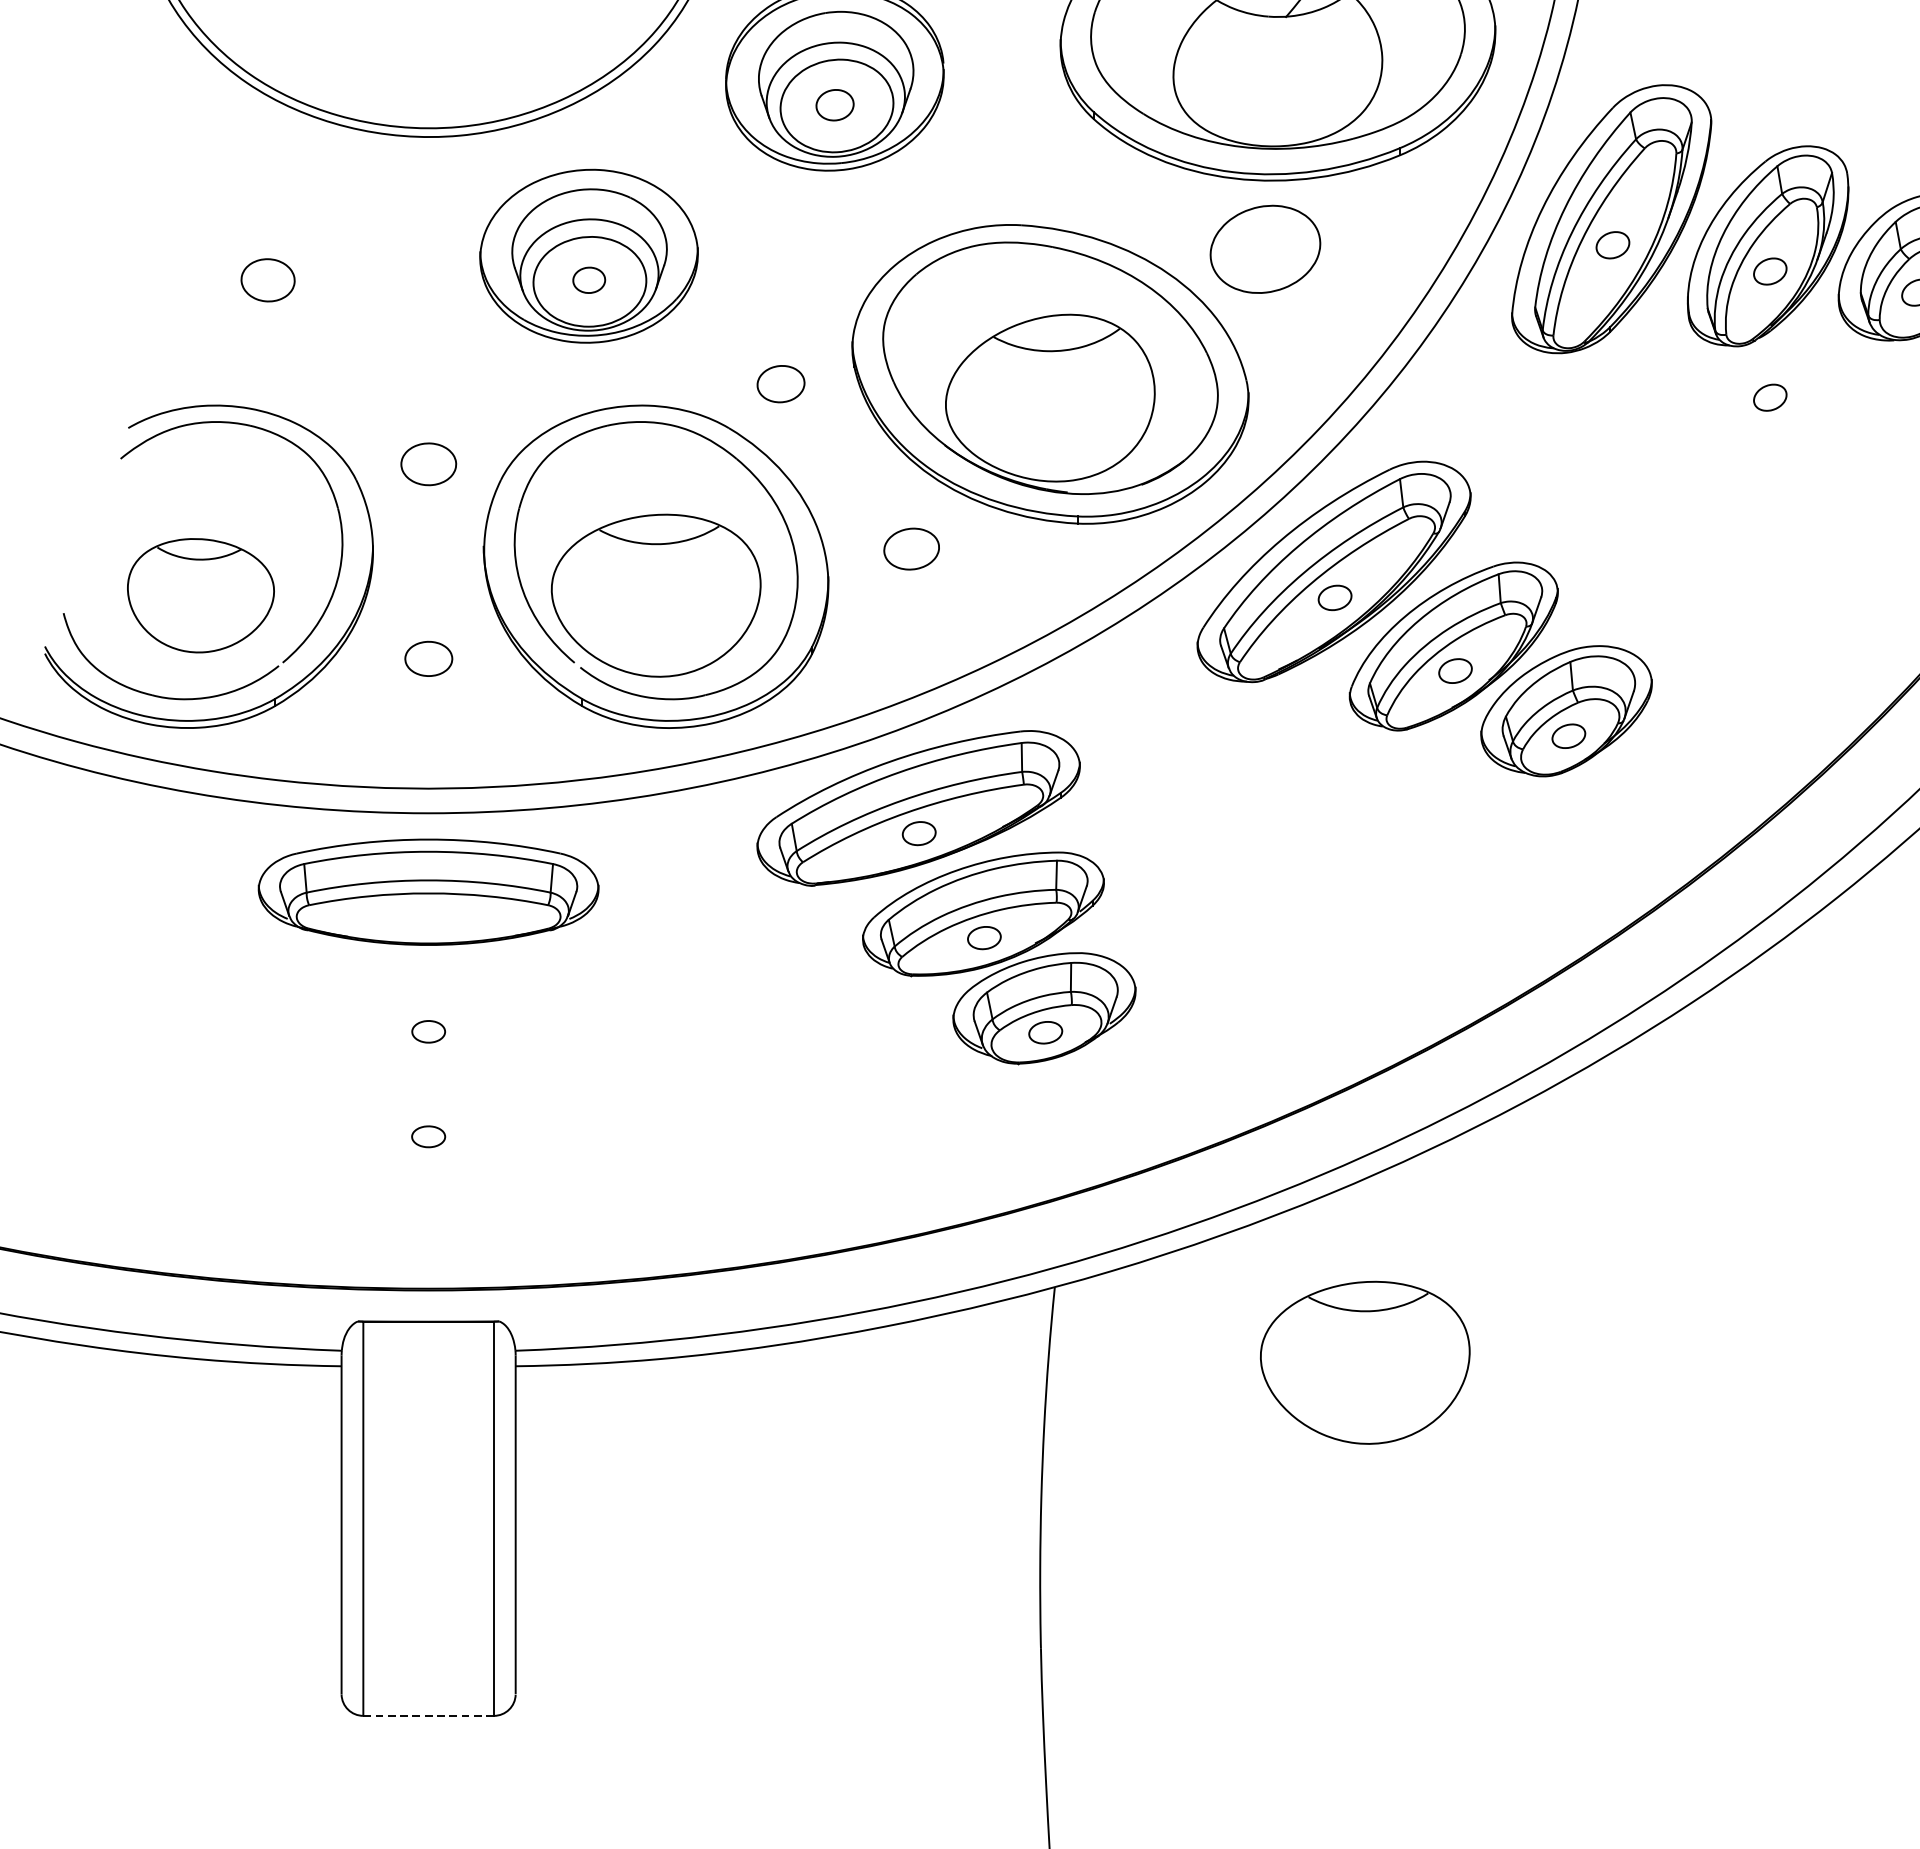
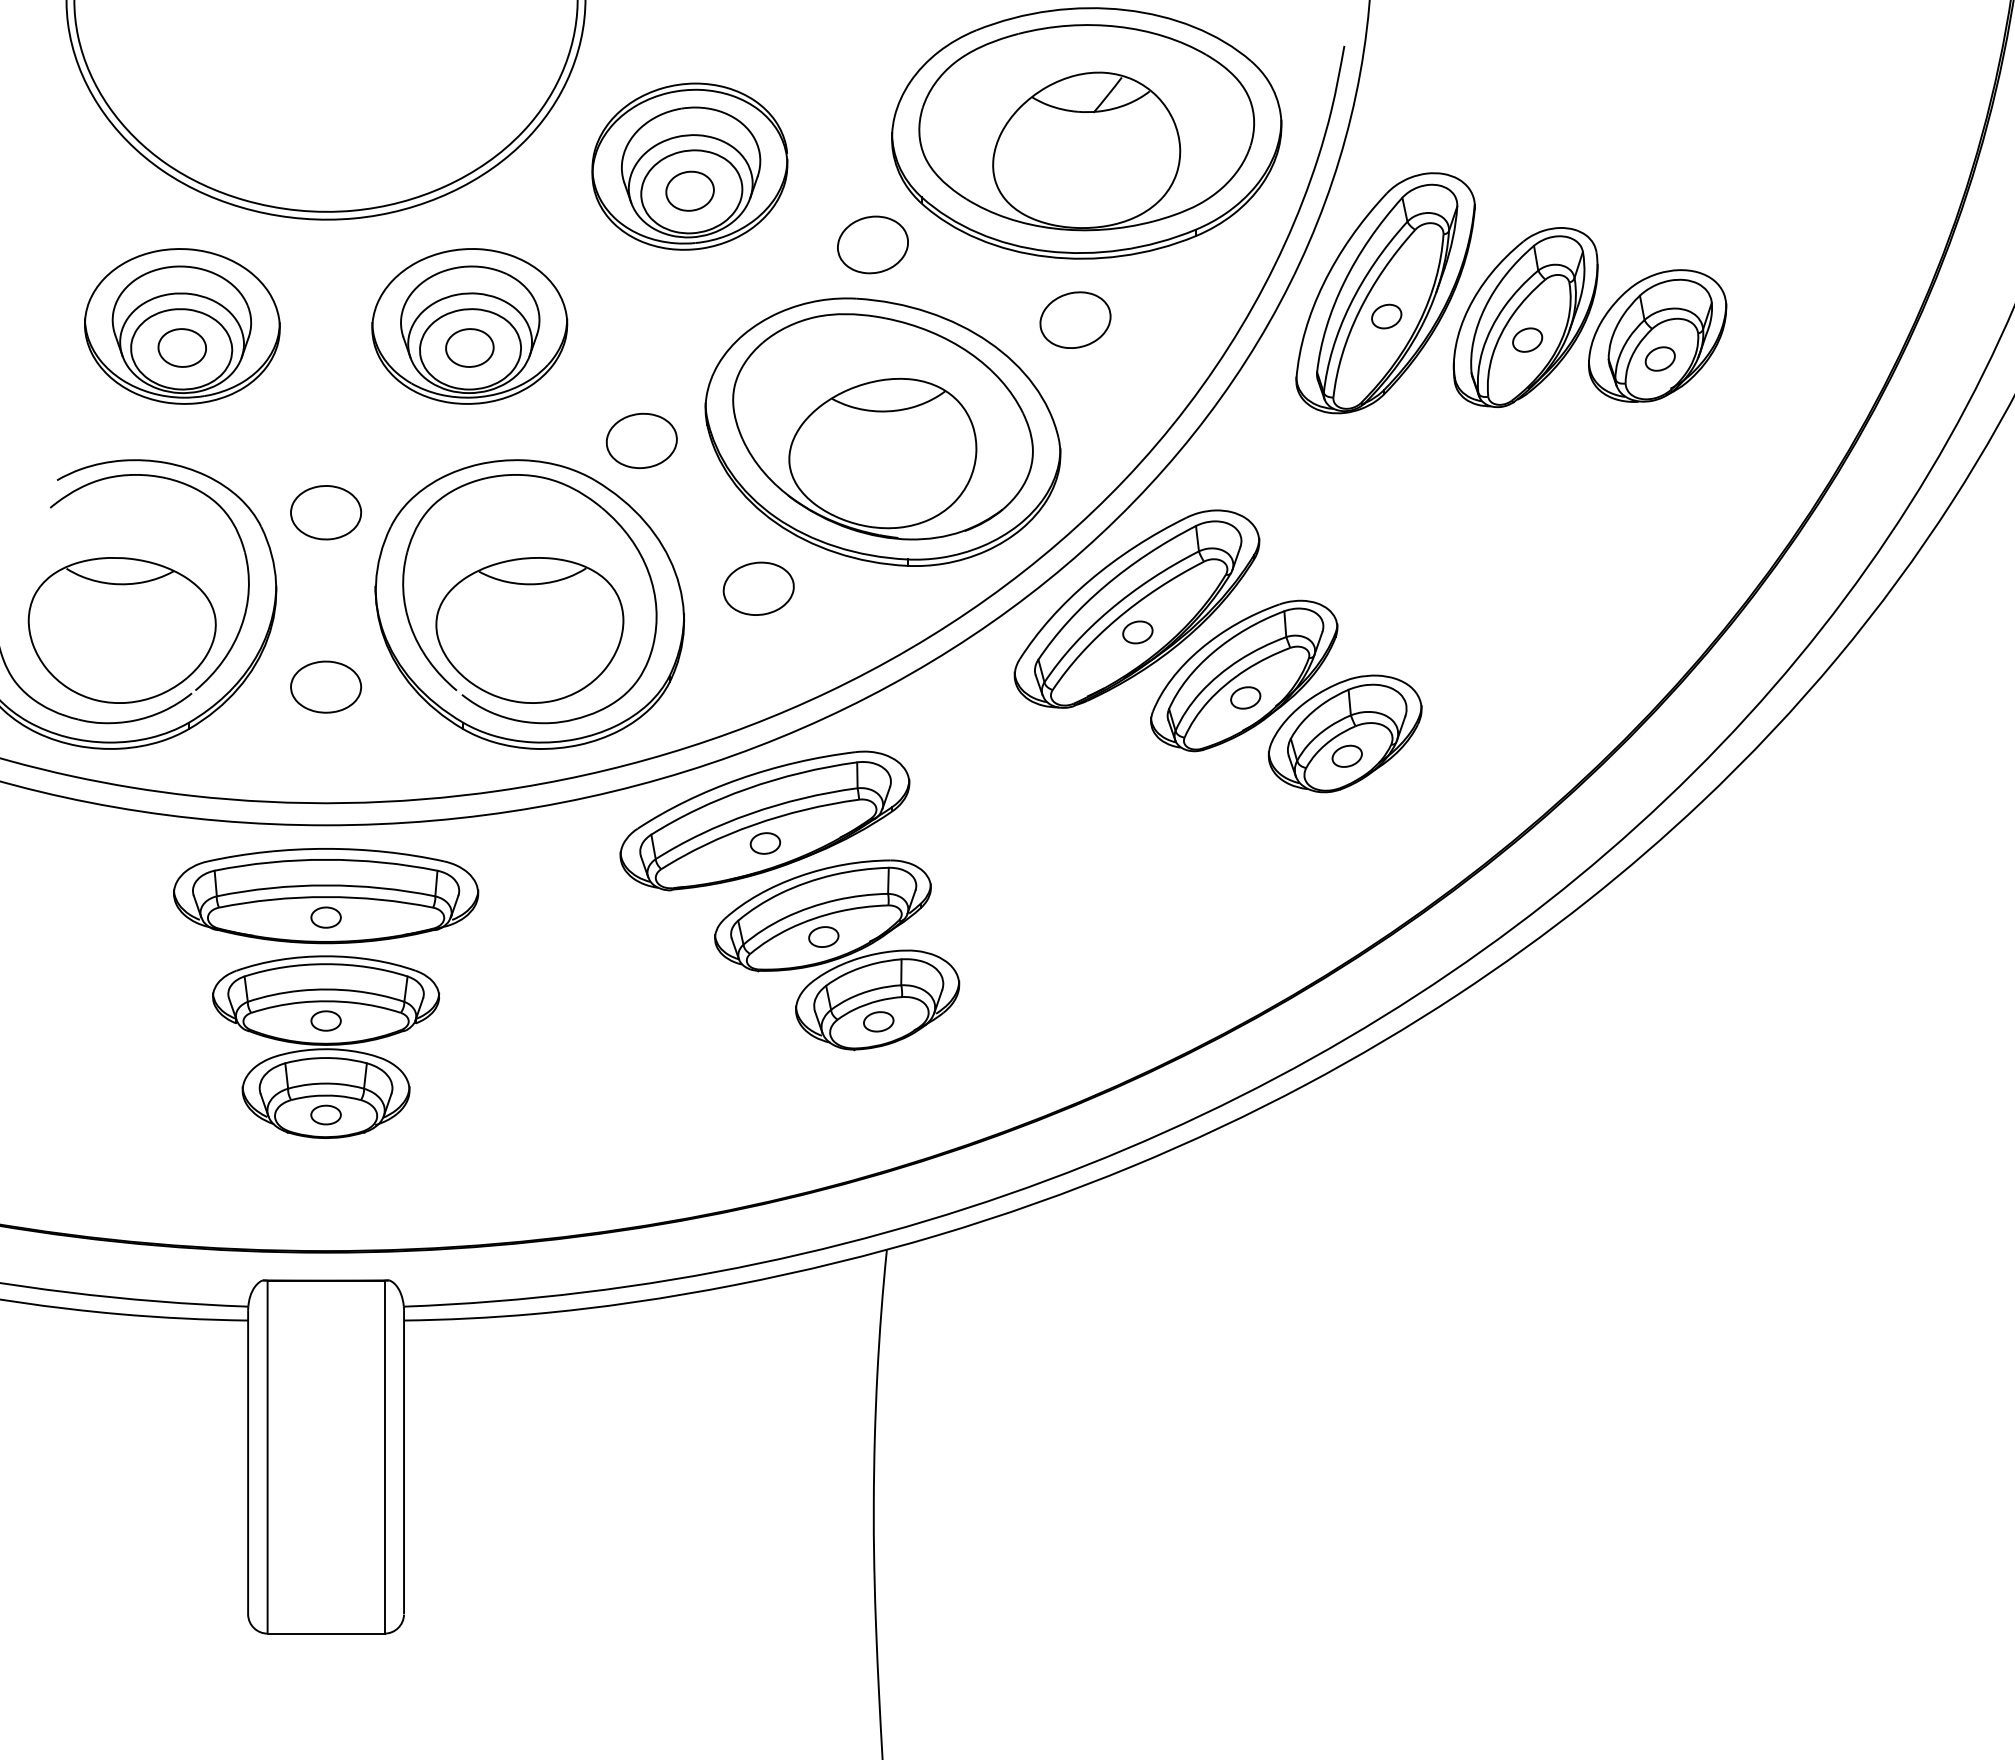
part: (834, 104) -> (689, 190), size x1.43
part: (1038, 164) -> (872, 244), added
part: (1265, 248) -> (1075, 319), size x0.71
part: (268, 256) -> (182, 326), added
part: (588, 279) -> (469, 347), size x1.67
part: (780, 383) -> (641, 440), size x1.67
part: (1770, 397) -> (1527, 452), removed
part: (429, 464) -> (326, 512), size x1.43
part: (911, 548) -> (758, 588), size x1.43
part: (200, 595) -> (121, 630), size x1.43
part: (429, 658) -> (326, 686), size x1.67
part: (427, 916) -> (325, 917), added
part: (429, 1060) -> (326, 1046), added
part: (1364, 1362) -> (1164, 1317), removed
line: (429, 1715) -> (326, 1633), dashed -> solid

